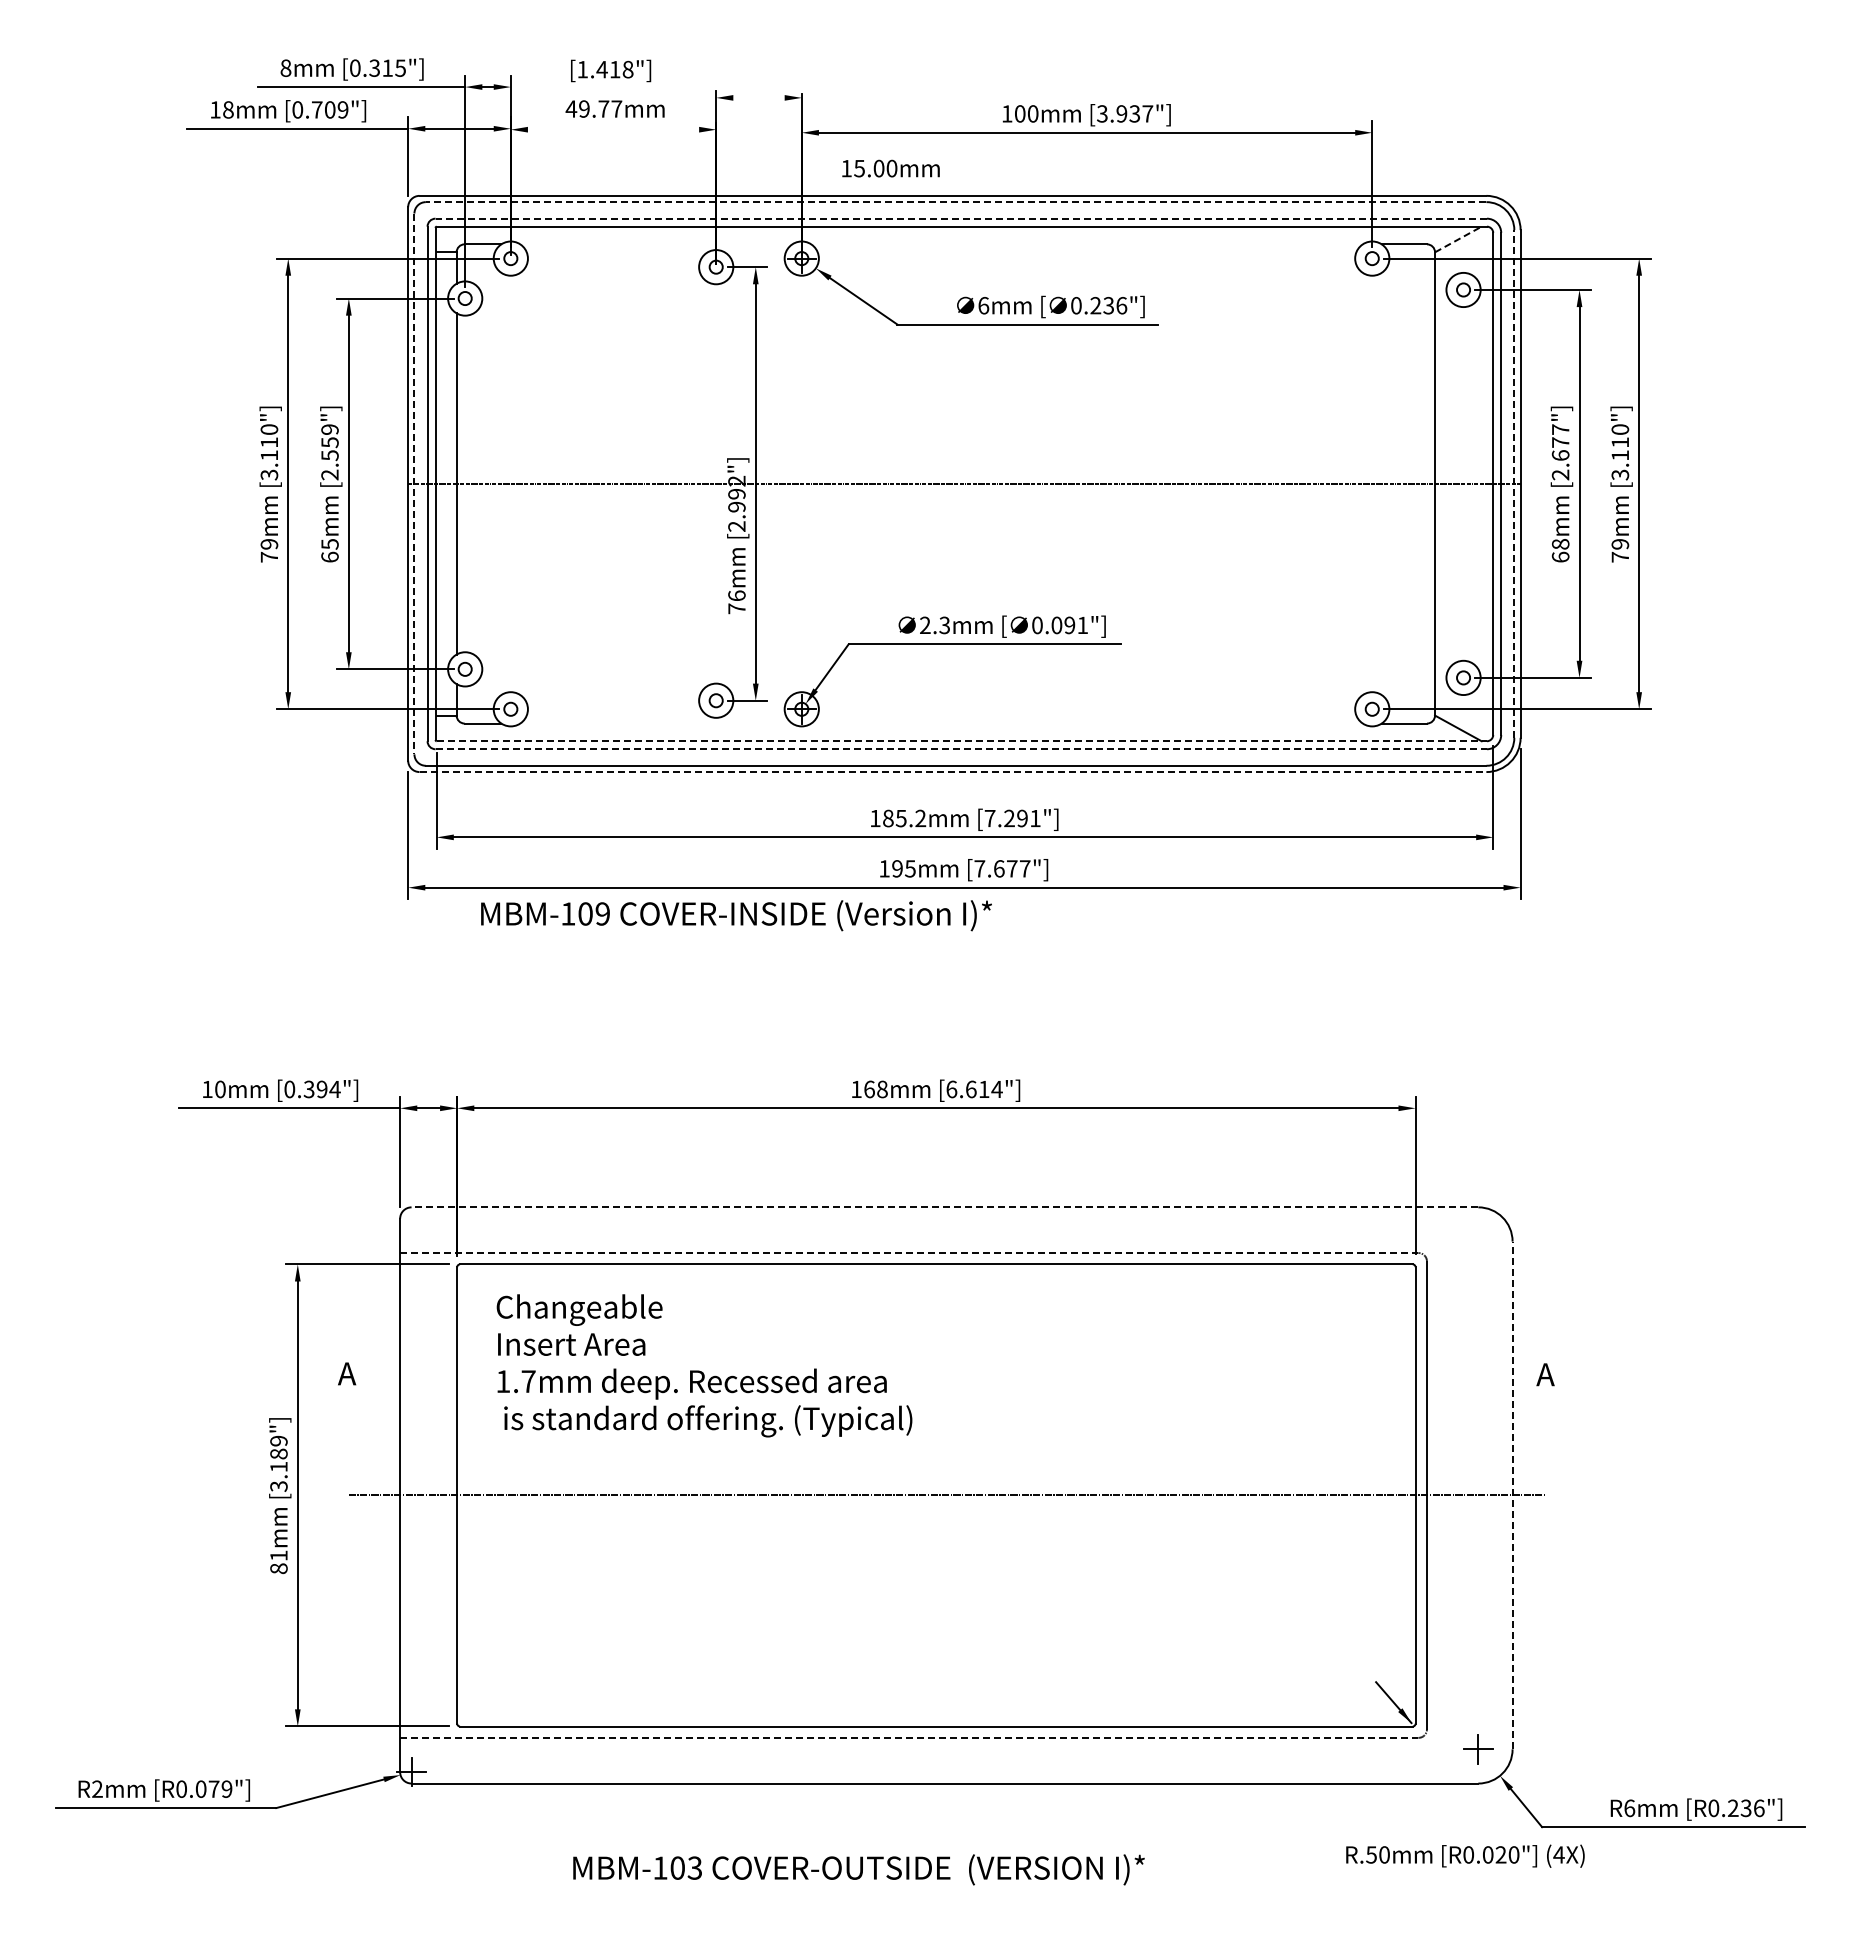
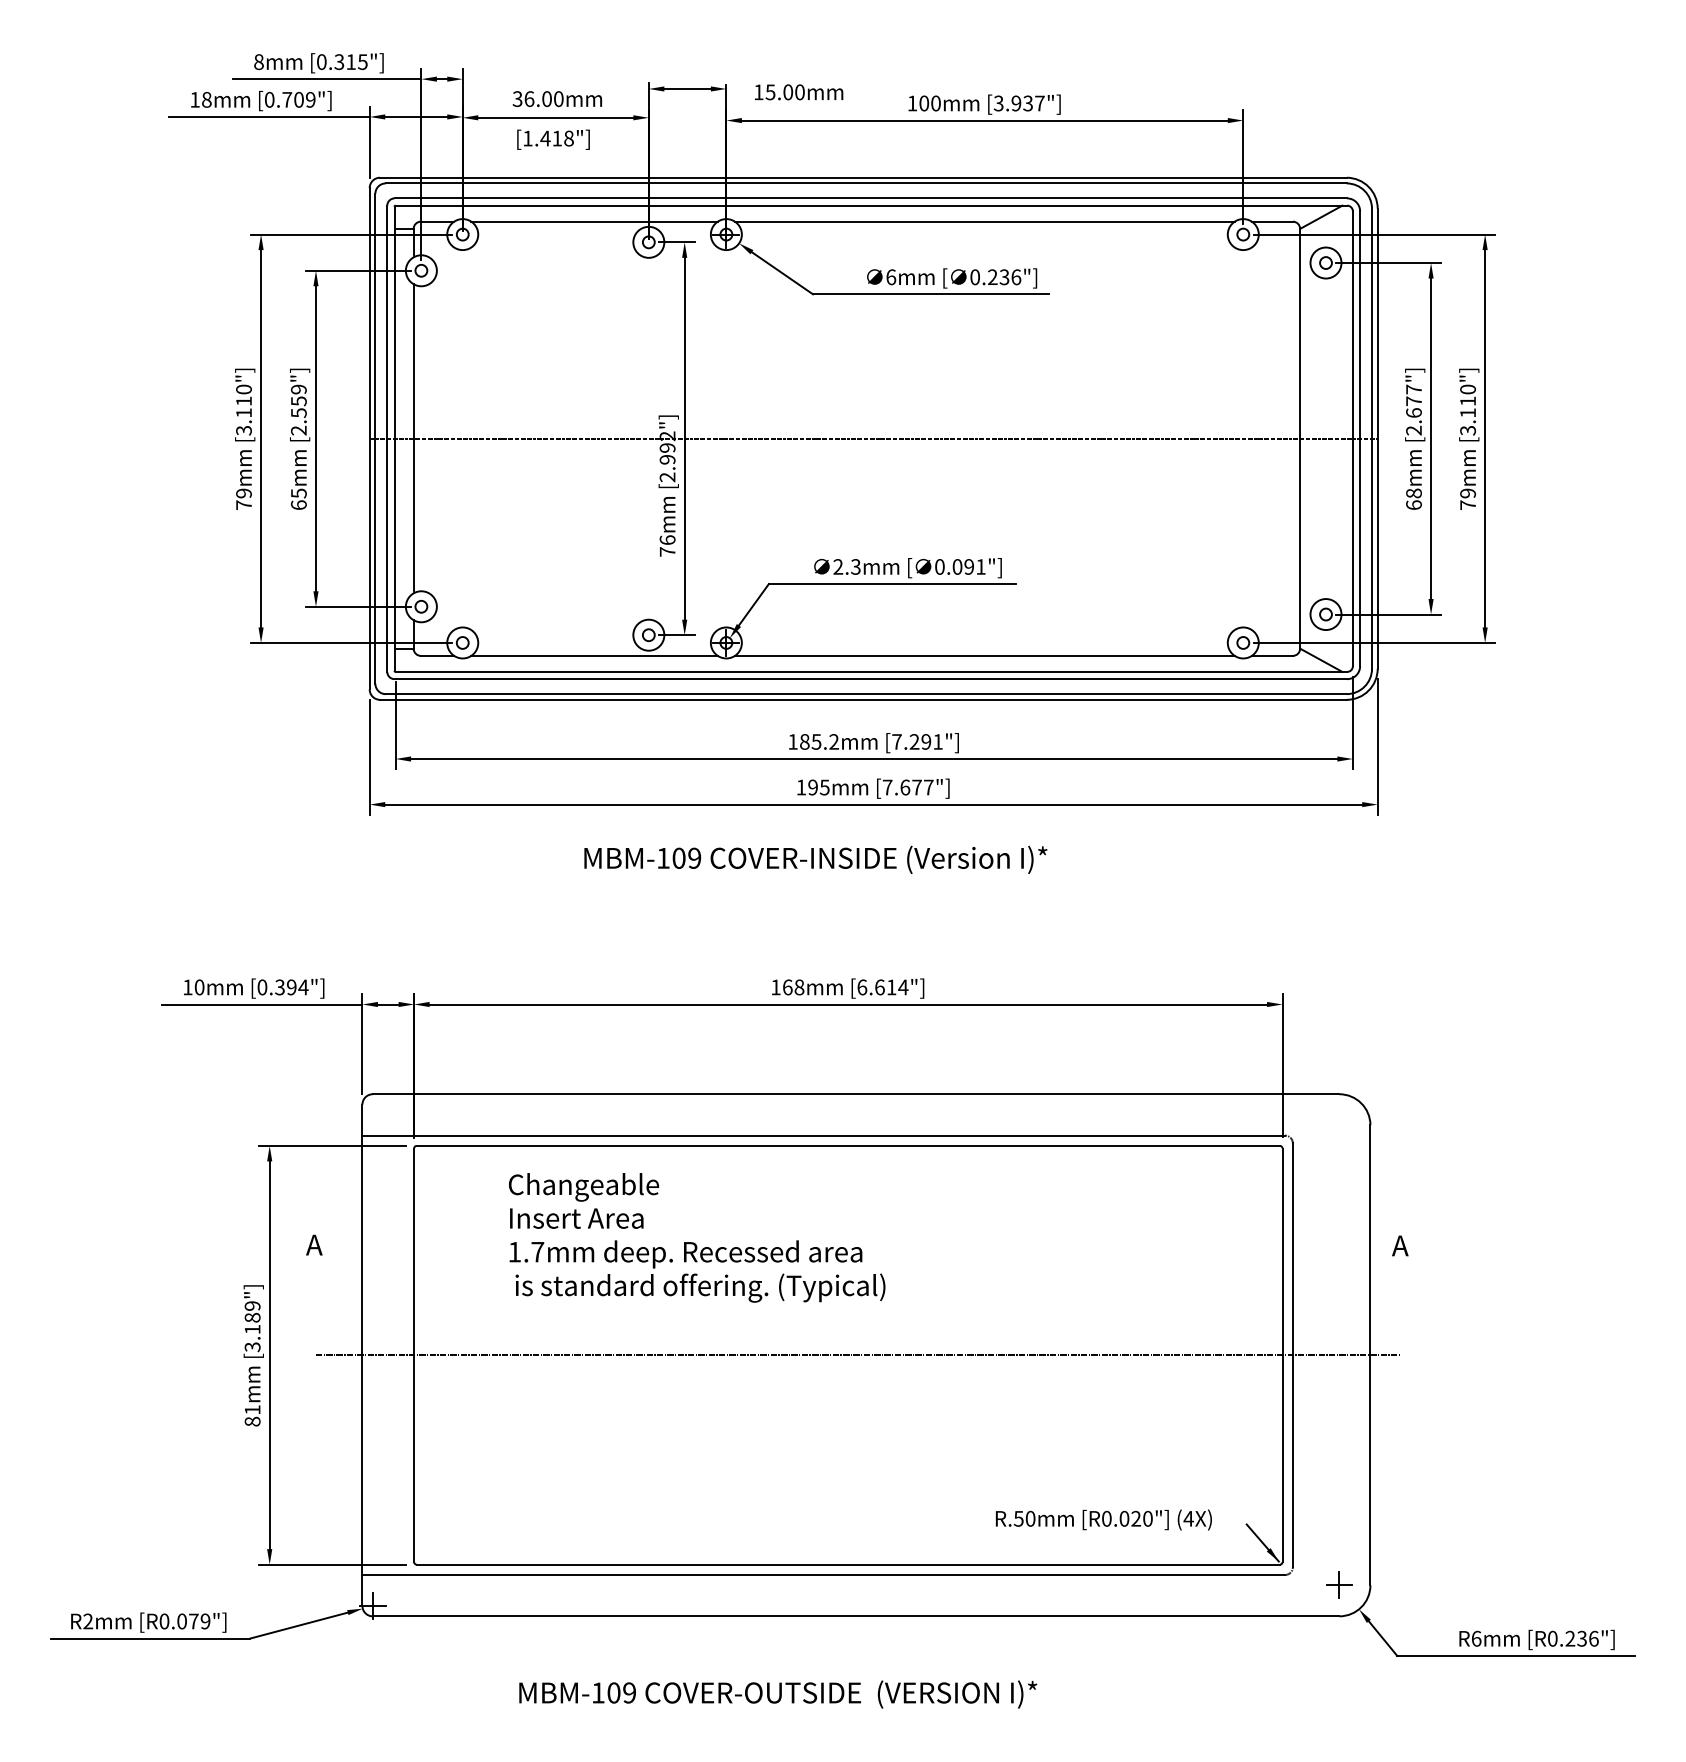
text: (611, 70) -> (553, 139), moved
line: (758, 97) -> (687, 88), added
text: (593, 108) -> (537, 98), 49.77mm -> 36.00mm
line: (613, 129) -> (555, 117), added
text: (890, 168) -> (798, 92), moved
line: (955, 202) -> (865, 183), dashed -> solid
line: (961, 218) -> (871, 198), dashed -> solid
line: (1458, 239) -> (1321, 217), dashed -> solid
line: (656, 244) -> (594, 221), added
line: (1086, 244) -> (984, 221), added
line: (1514, 483) -> (1372, 438), dashed -> solid
line: (414, 484) -> (375, 439), dashed -> solid
line: (656, 723) -> (594, 655), added
line: (1086, 723) -> (984, 655), added
line: (962, 741) -> (871, 672), dashed -> solid
line: (961, 749) -> (871, 679), dashed -> solid
line: (953, 772) -> (863, 700), dashed -> solid
text: (736, 915) -> (815, 859), moved
line: (944, 1207) -> (855, 1094), dashed -> solid
line: (909, 1253) -> (823, 1136), dashed -> solid
text: (704, 1365) -> (697, 1237), moved
line: (1512, 1495) -> (1370, 1355), dashed -> solid
line: (909, 1737) -> (823, 1574), dashed -> solid
text: (1465, 1855) -> (1103, 1519), moved
text: (694, 1867) -> (629, 1692), MBM-103 -> MBM-109

